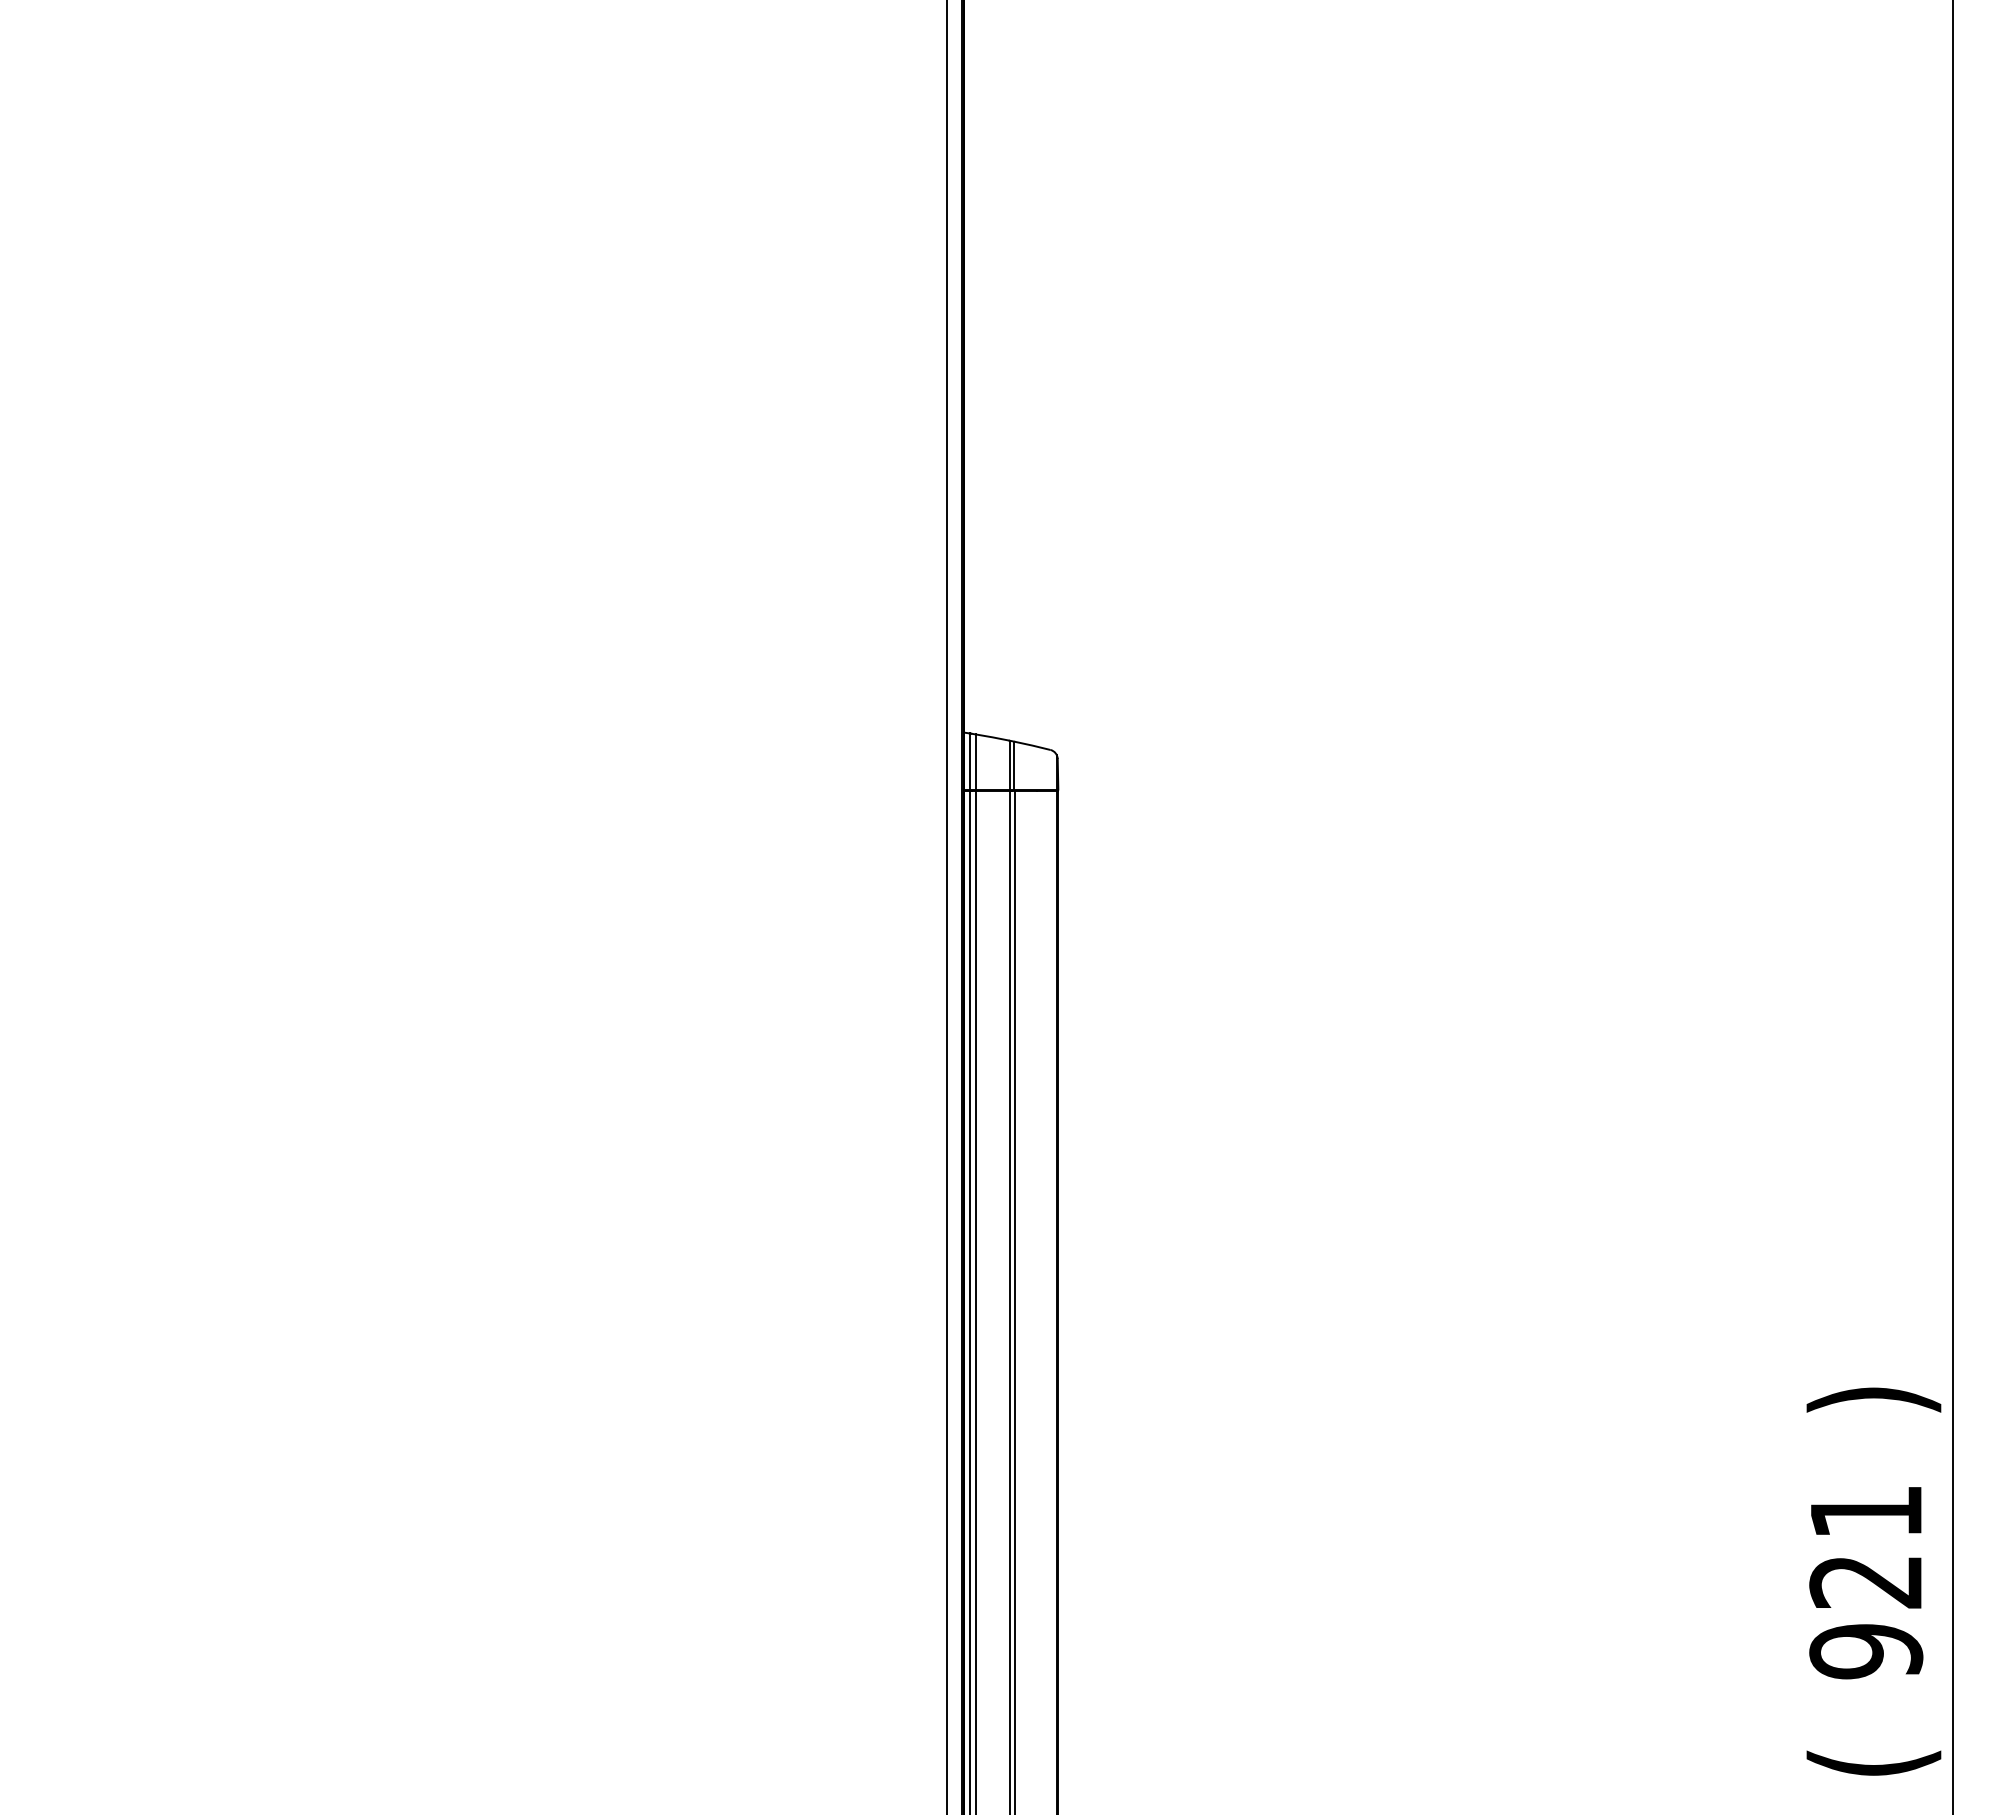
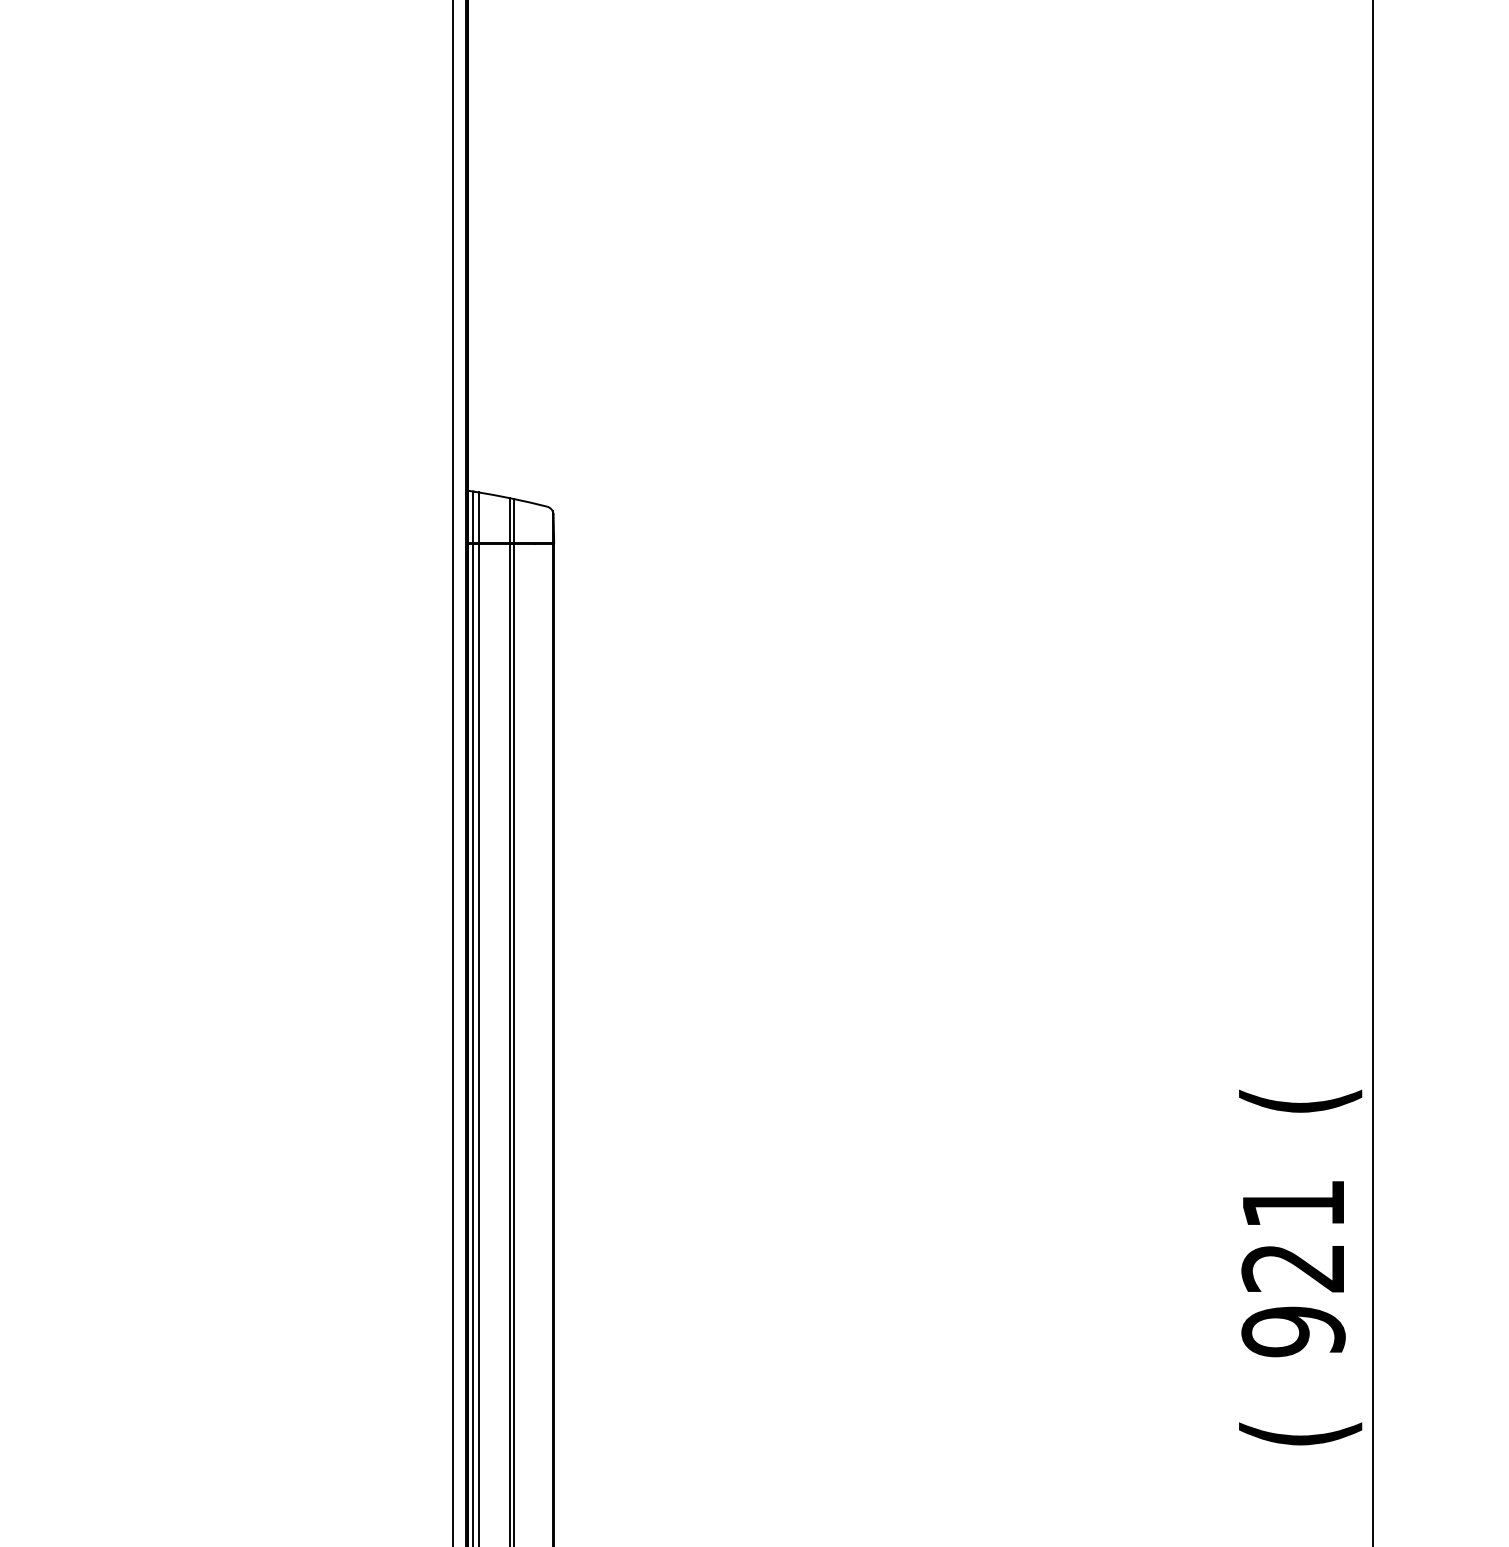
text: (1873, 1399) -> (1300, 1101), ) -> (

